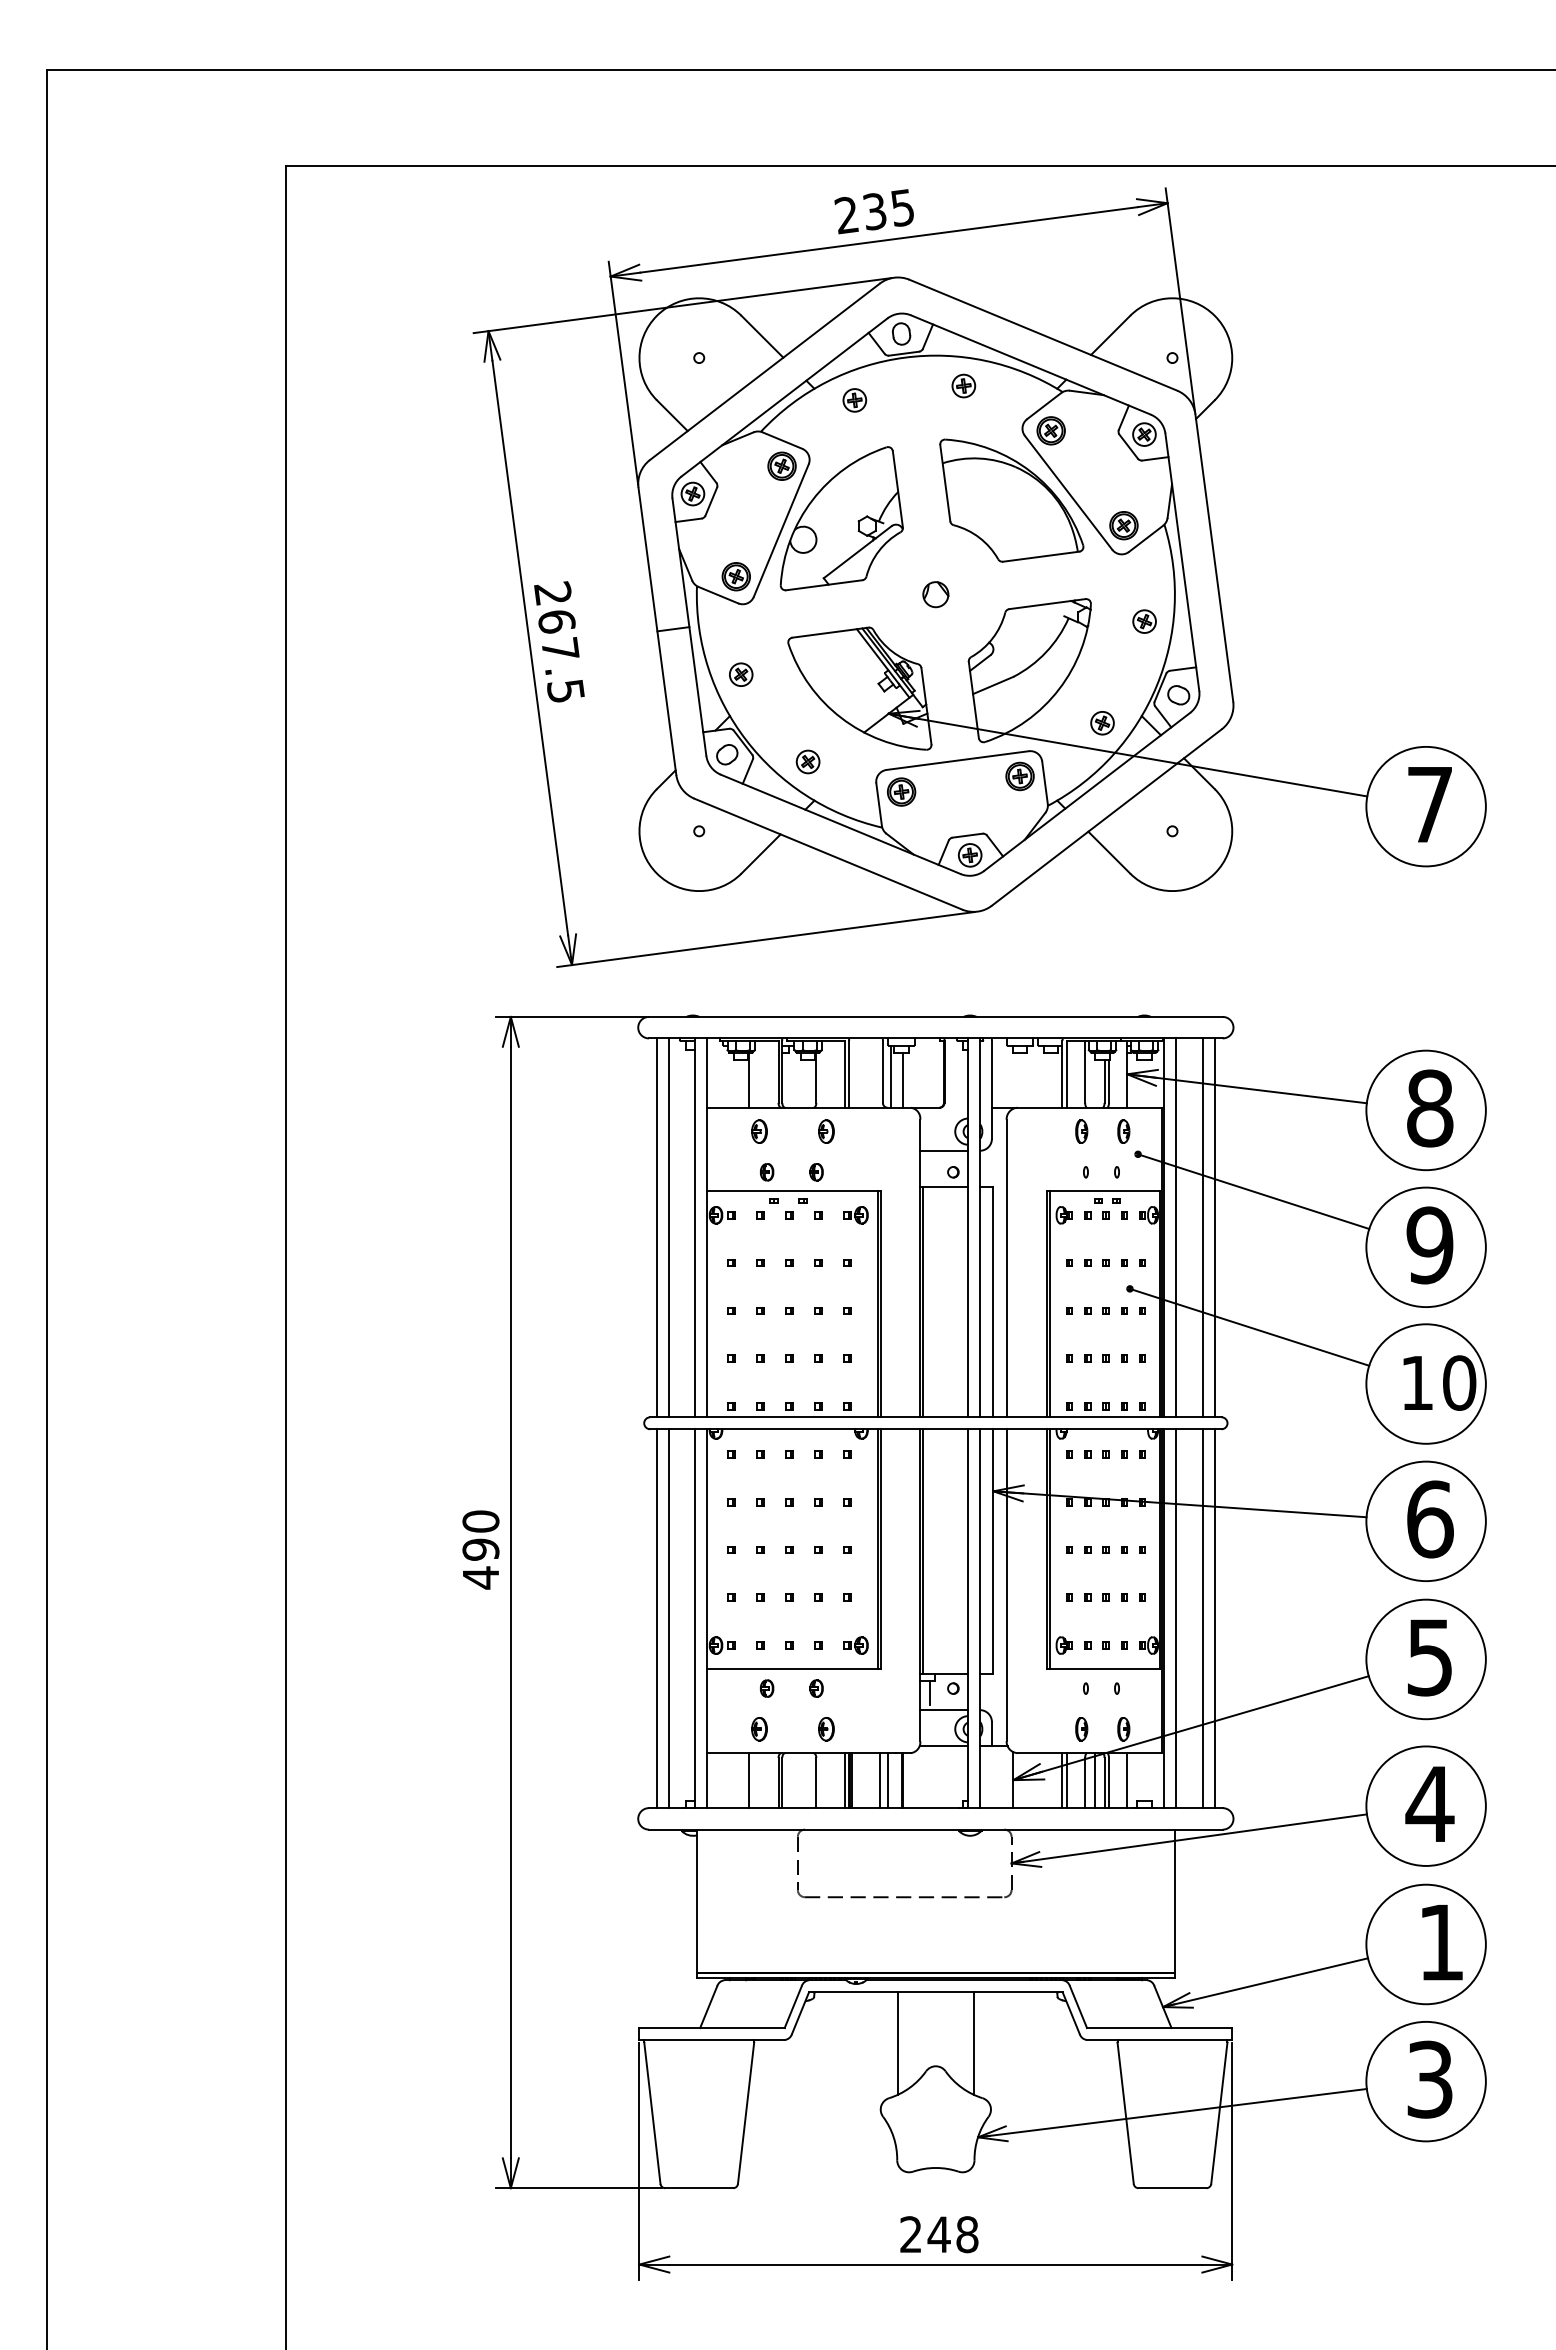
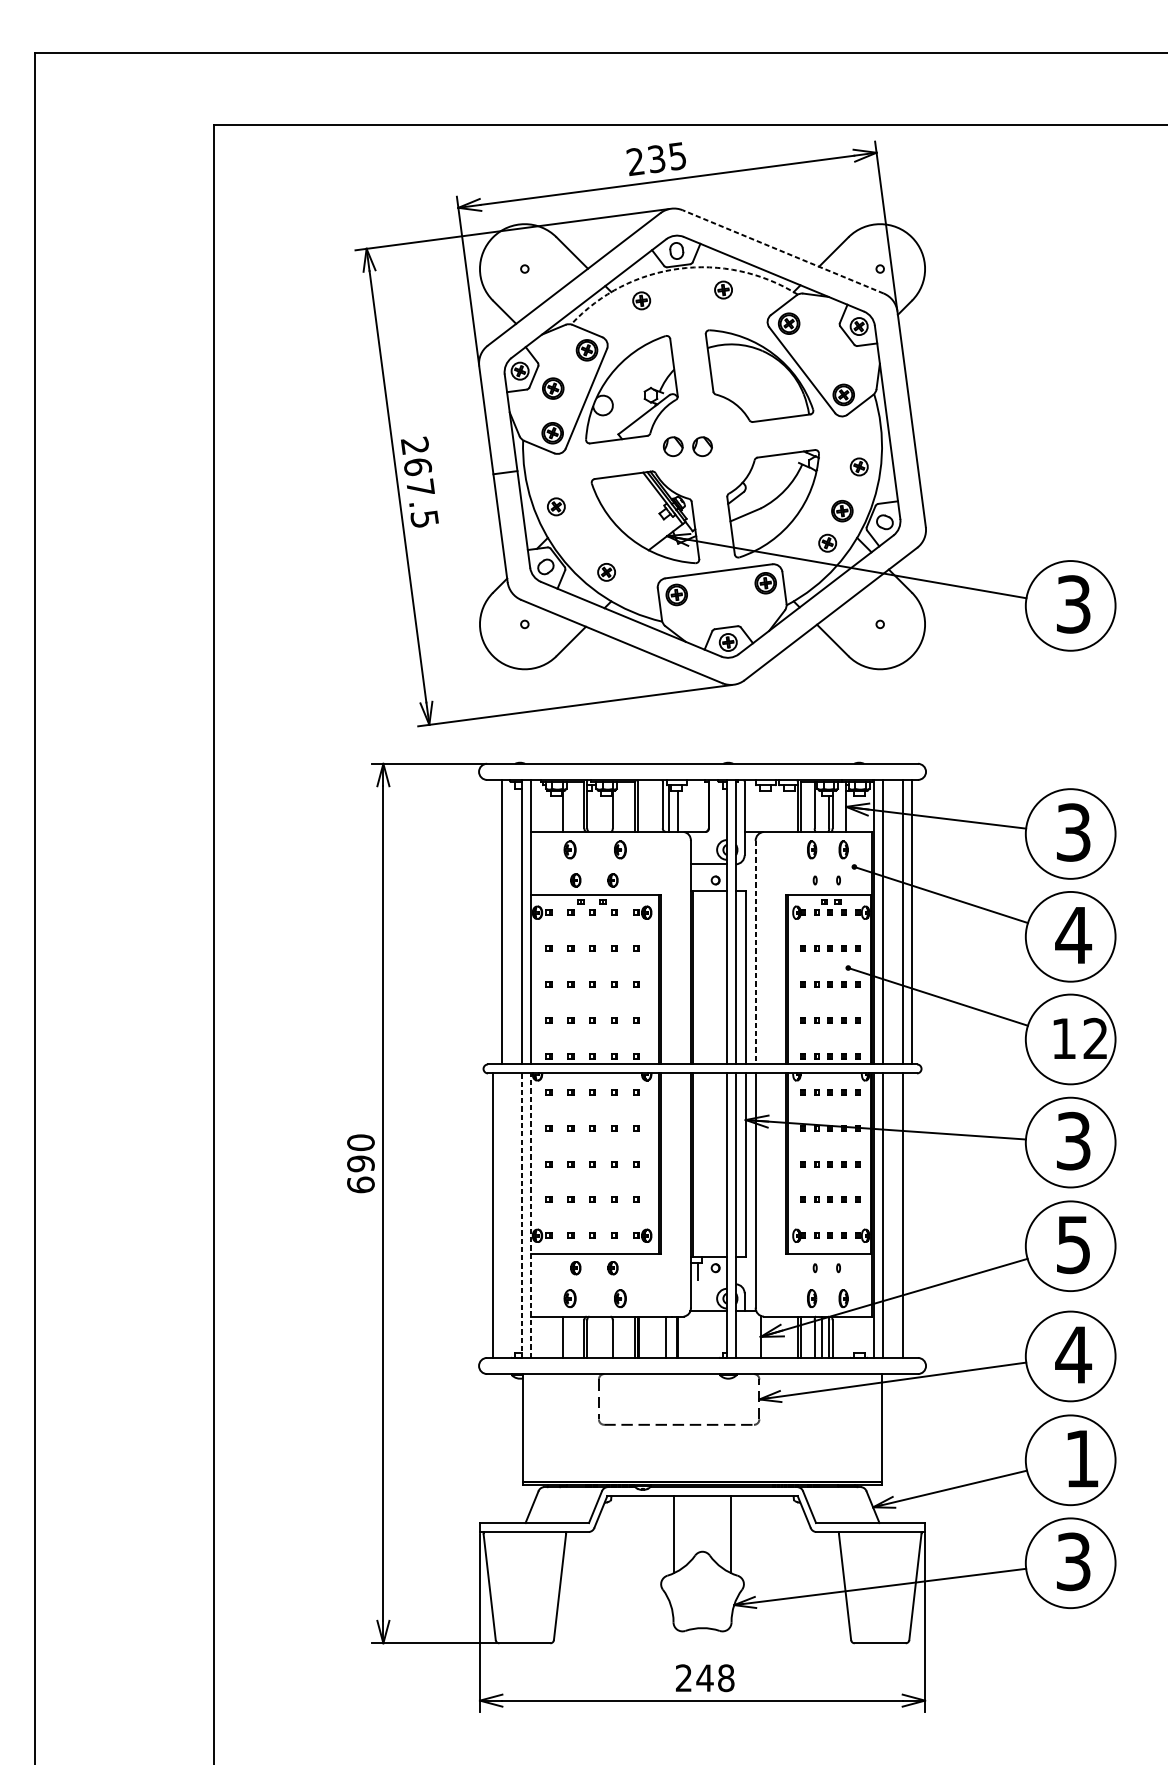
line: (1043, 335) -> (783, 252), solid -> dashed
arc: (904, 357) -> (678, 268), solid -> dashed
part: (736, 516) -> (552, 388), added
part: (896, 594) -> (672, 446), added
part: (1121, 680) -> (841, 511), added
text: (1429, 804) -> (1073, 604), 7 -> 3
text: (1430, 1108) -> (1073, 832), 8 -> 3
line: (656, 1227) -> (492, 921), removed
text: (1429, 1245) -> (1073, 935), 9 -> 4
line: (1006, 1268) -> (755, 952), solid -> dashed
text: (1459, 1382) -> (1095, 1038), 10 -> 12
text: (1430, 1519) -> (1073, 1141), 6 -> 3
text: (480, 1577) -> (360, 1184), 490 -> 690
line: (668, 1618) -> (501, 1215), removed
line: (707, 1618) -> (531, 1215), solid -> dashed
line: (1215, 1618) -> (912, 1215), removed
line: (695, 1619) -> (522, 1216), solid -> dashed
line: (944, 1710) -> (709, 1284), removed
line: (879, 1780) -> (660, 1337), removed
line: (1127, 1780) -> (846, 1337), removed

